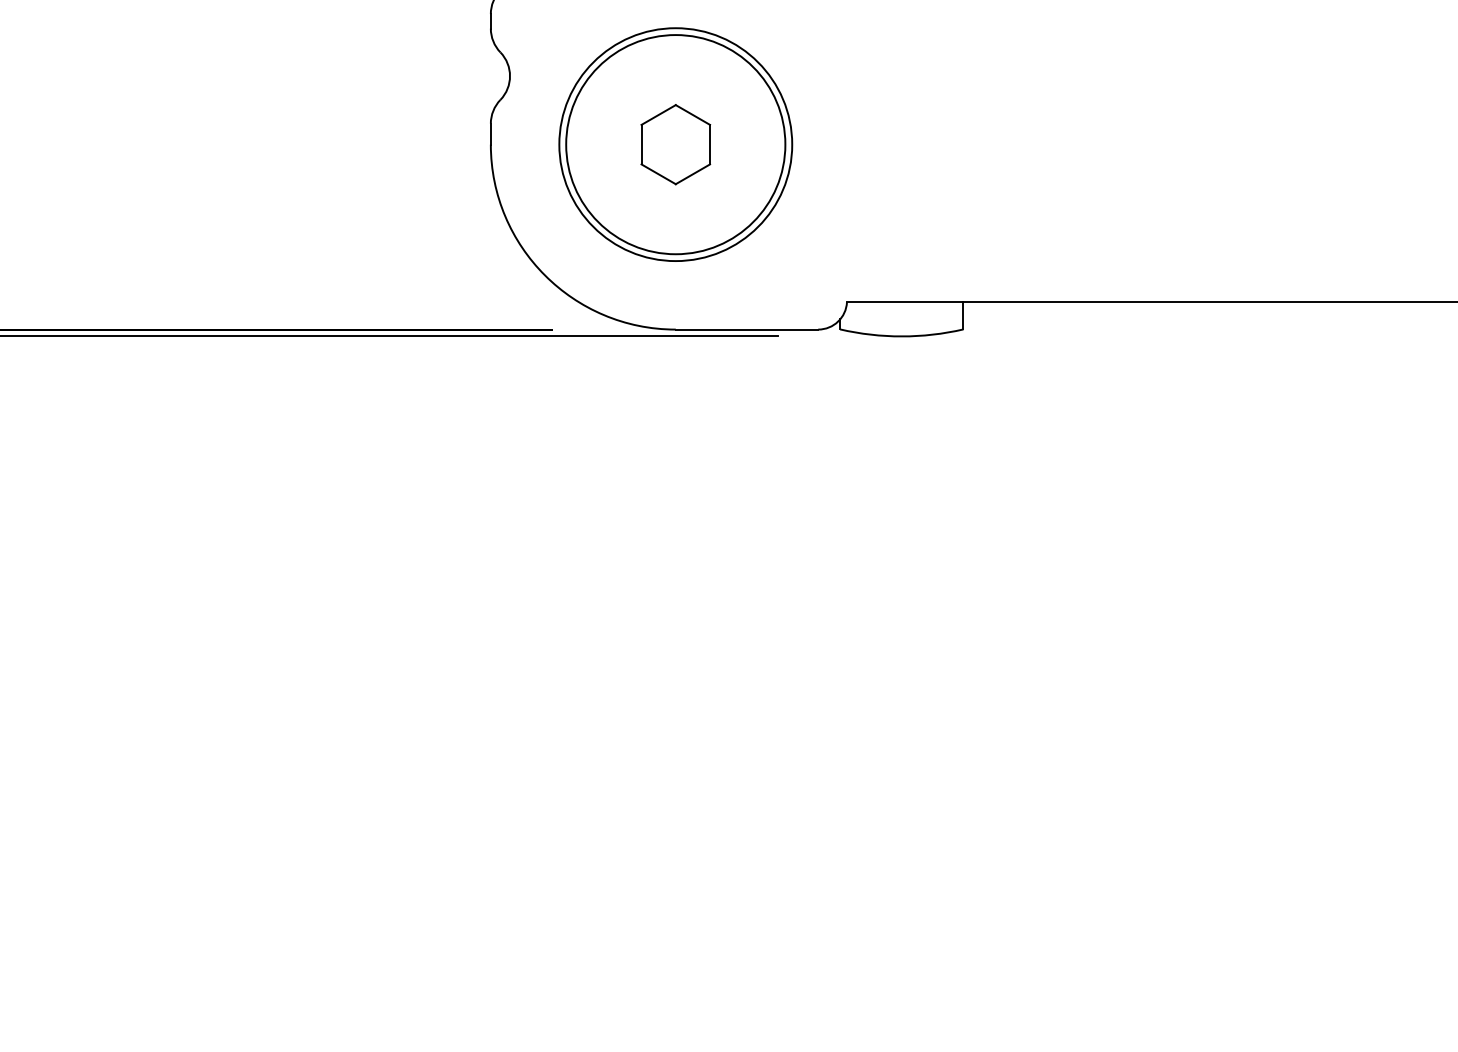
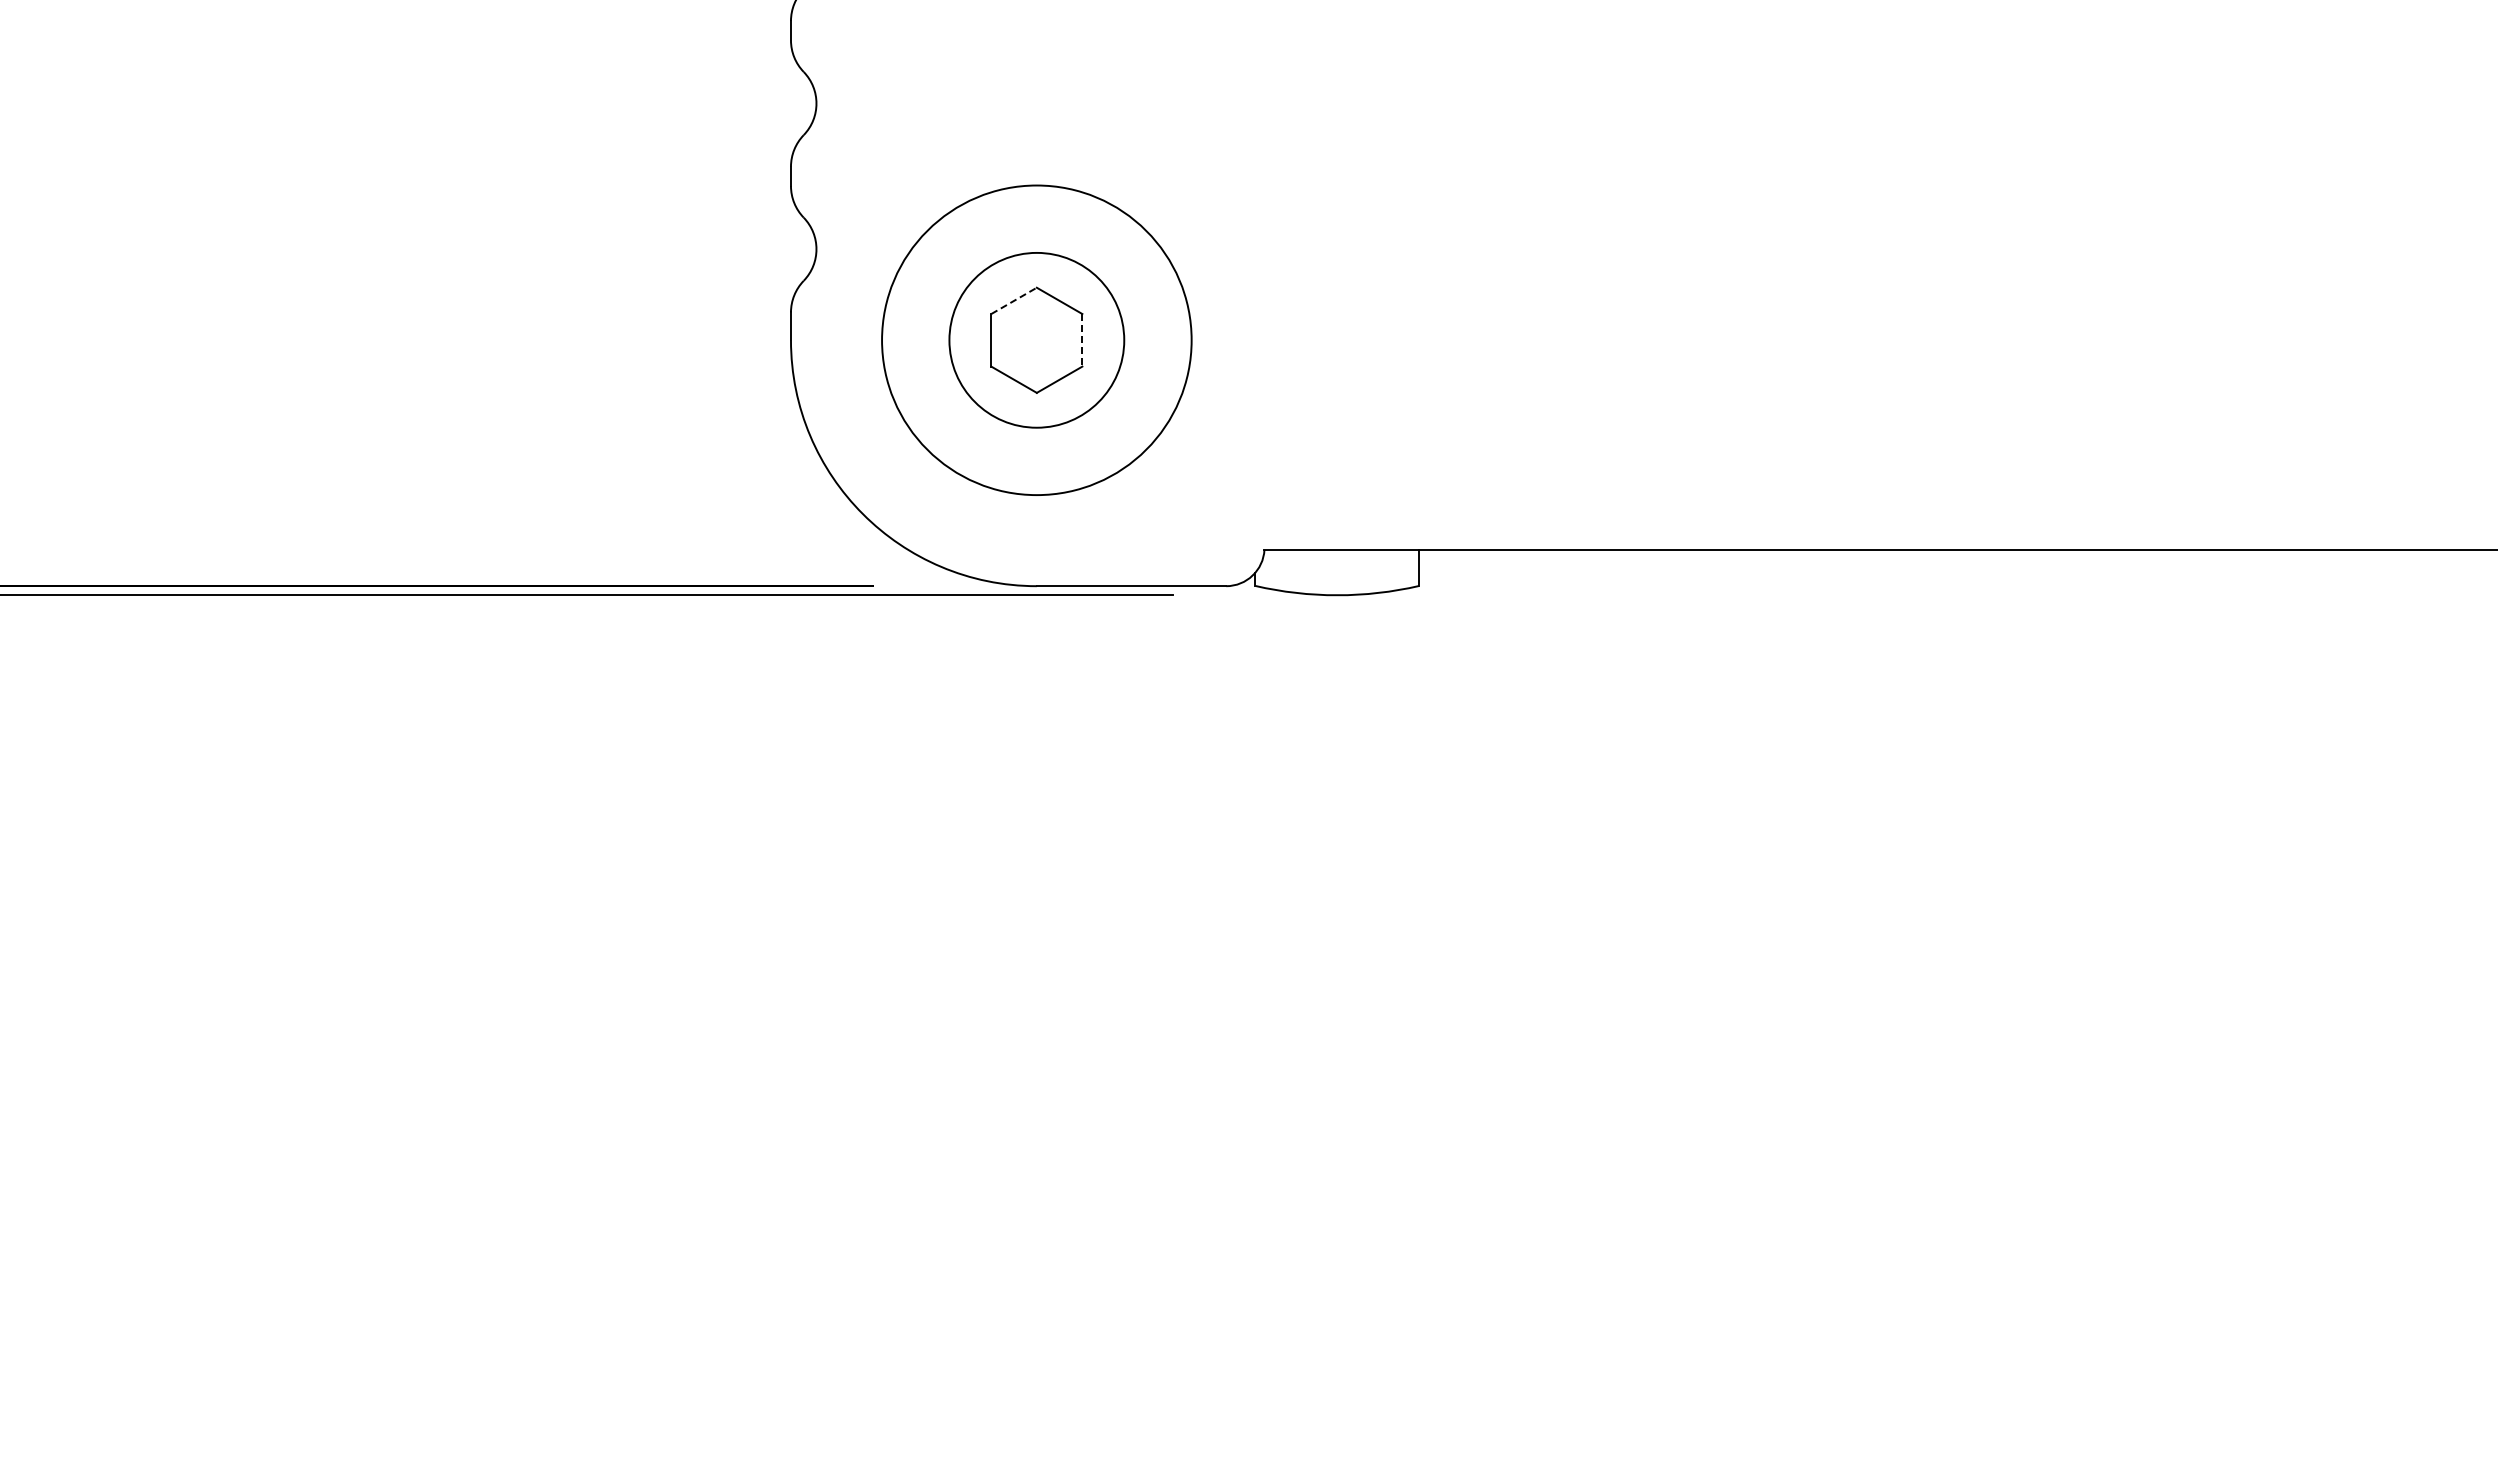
line: (658, 114) -> (1014, 300), solid -> dashed
circle: (675, 144) -> (1036, 340), size x0.6
line: (710, 144) -> (1082, 340), solid -> dashed

